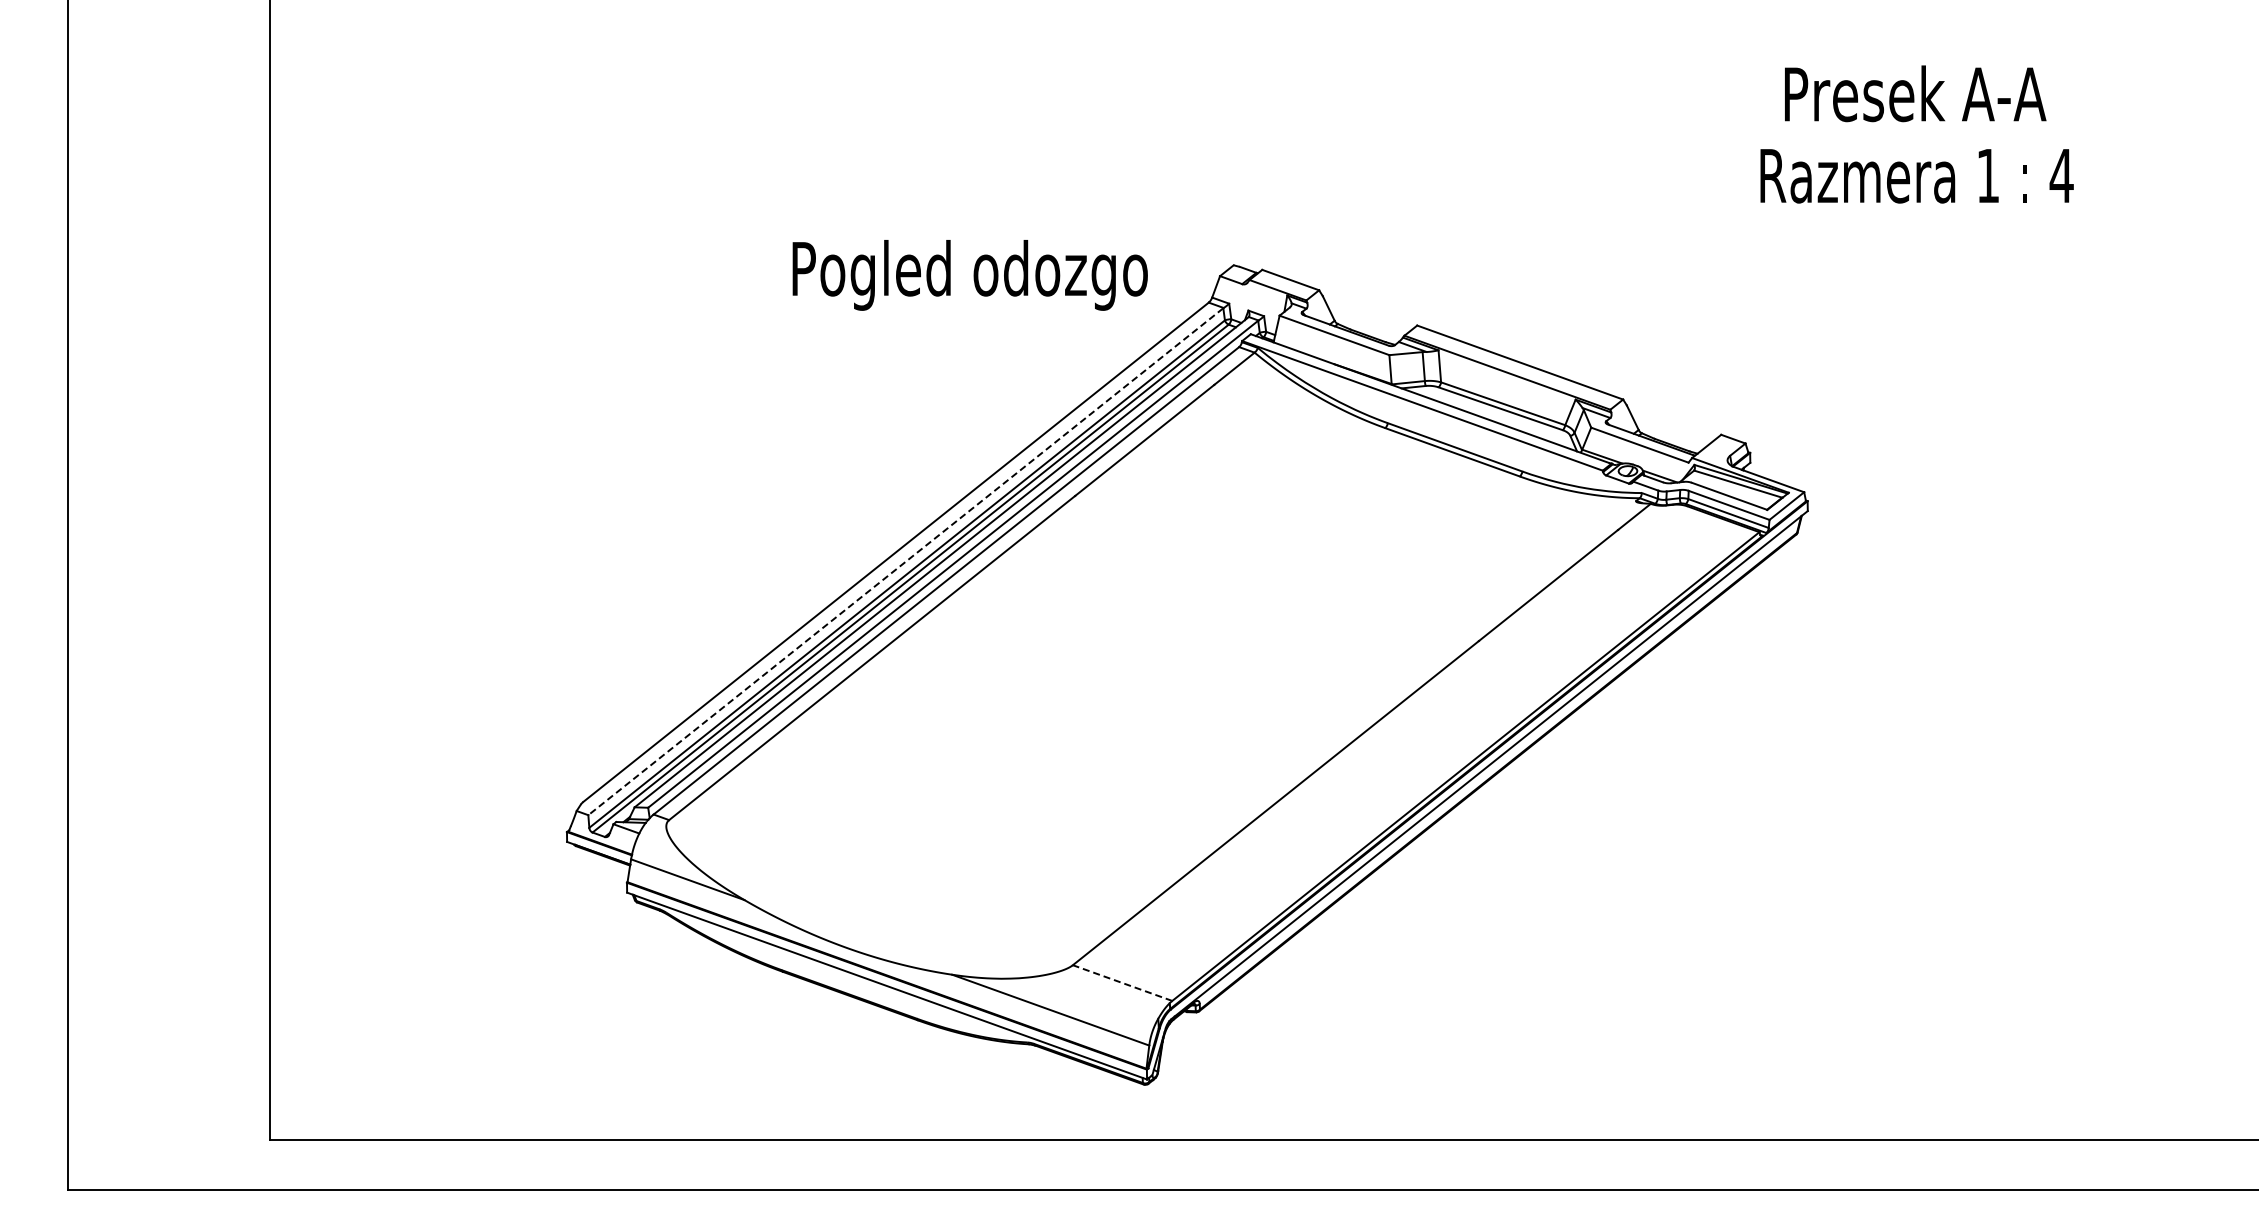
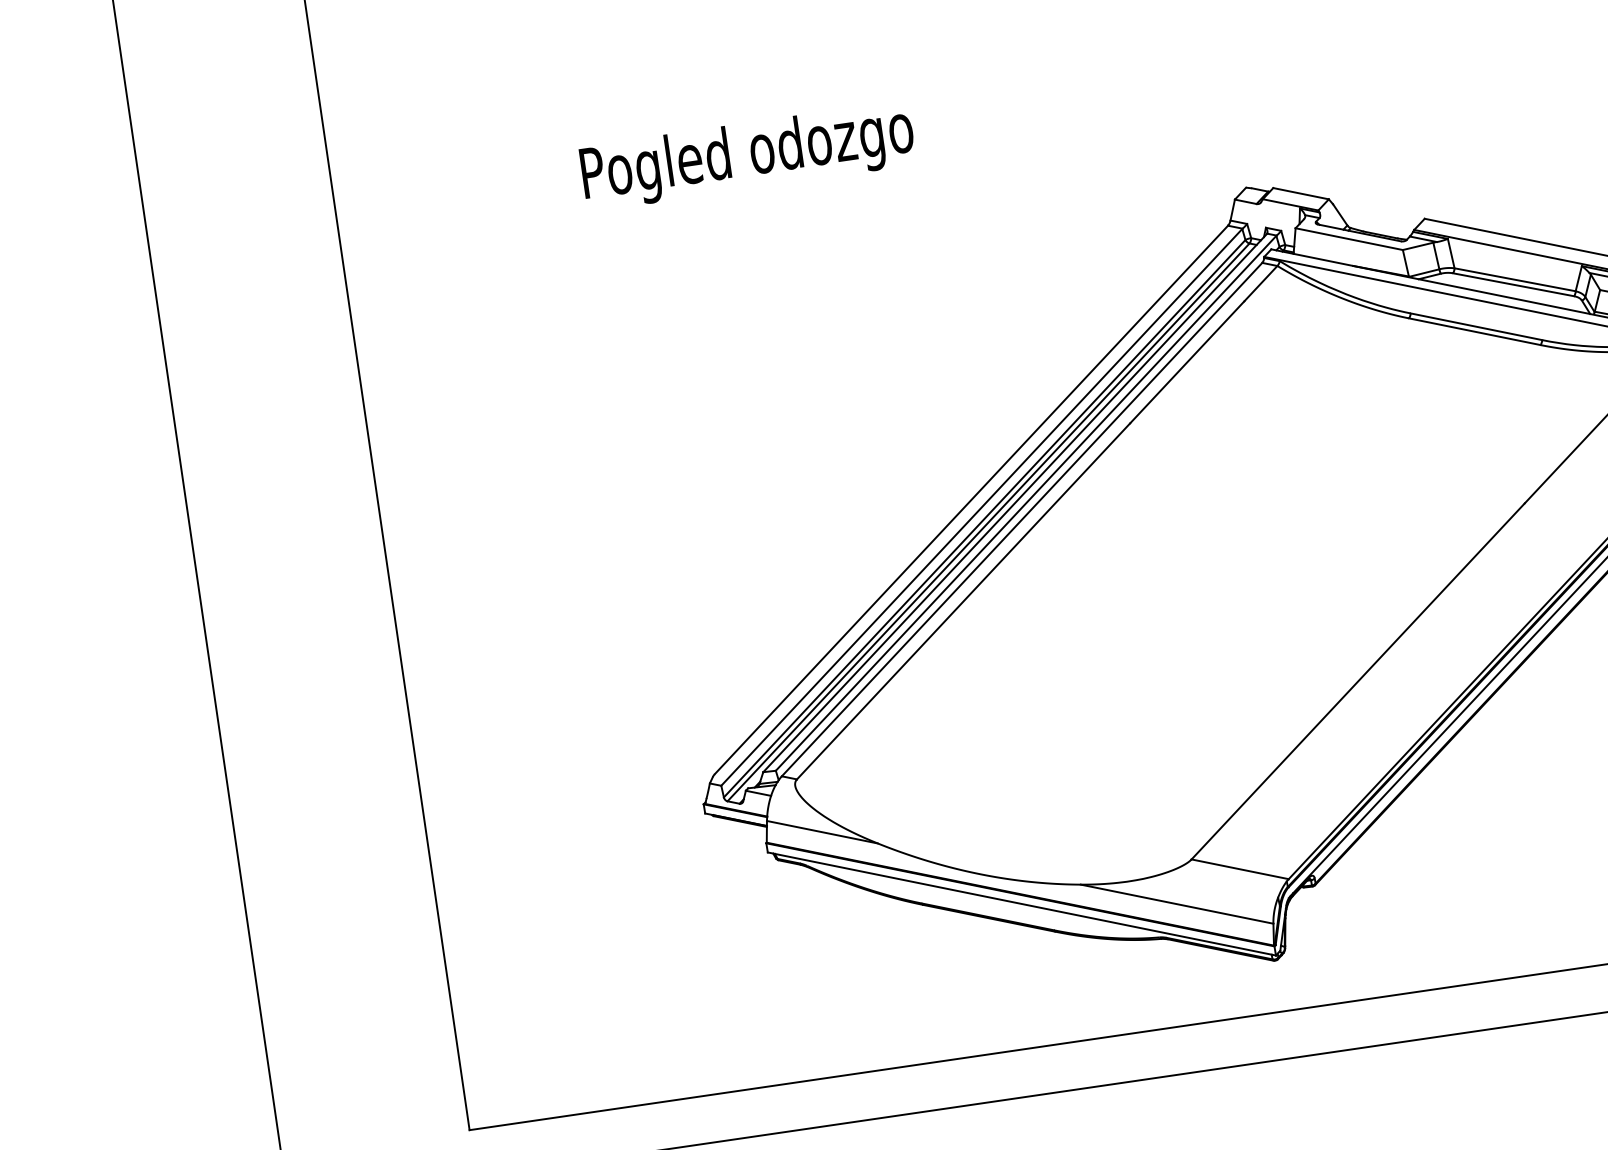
text: (969, 275) -> (747, 156), moved
line: (905, 562) -> (981, 508), dashed -> solid
line: (1122, 983) -> (1240, 869), dashed -> solid

